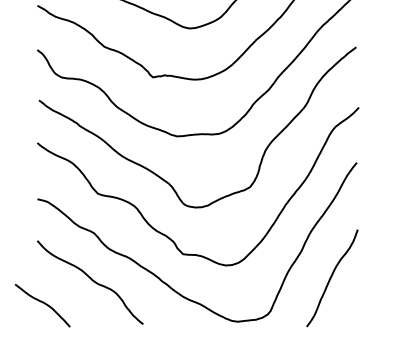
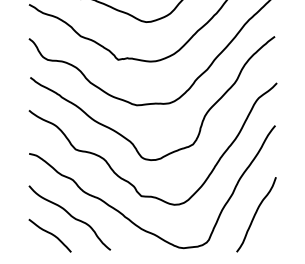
curve: (42, 303) -> (49, 234), moved

